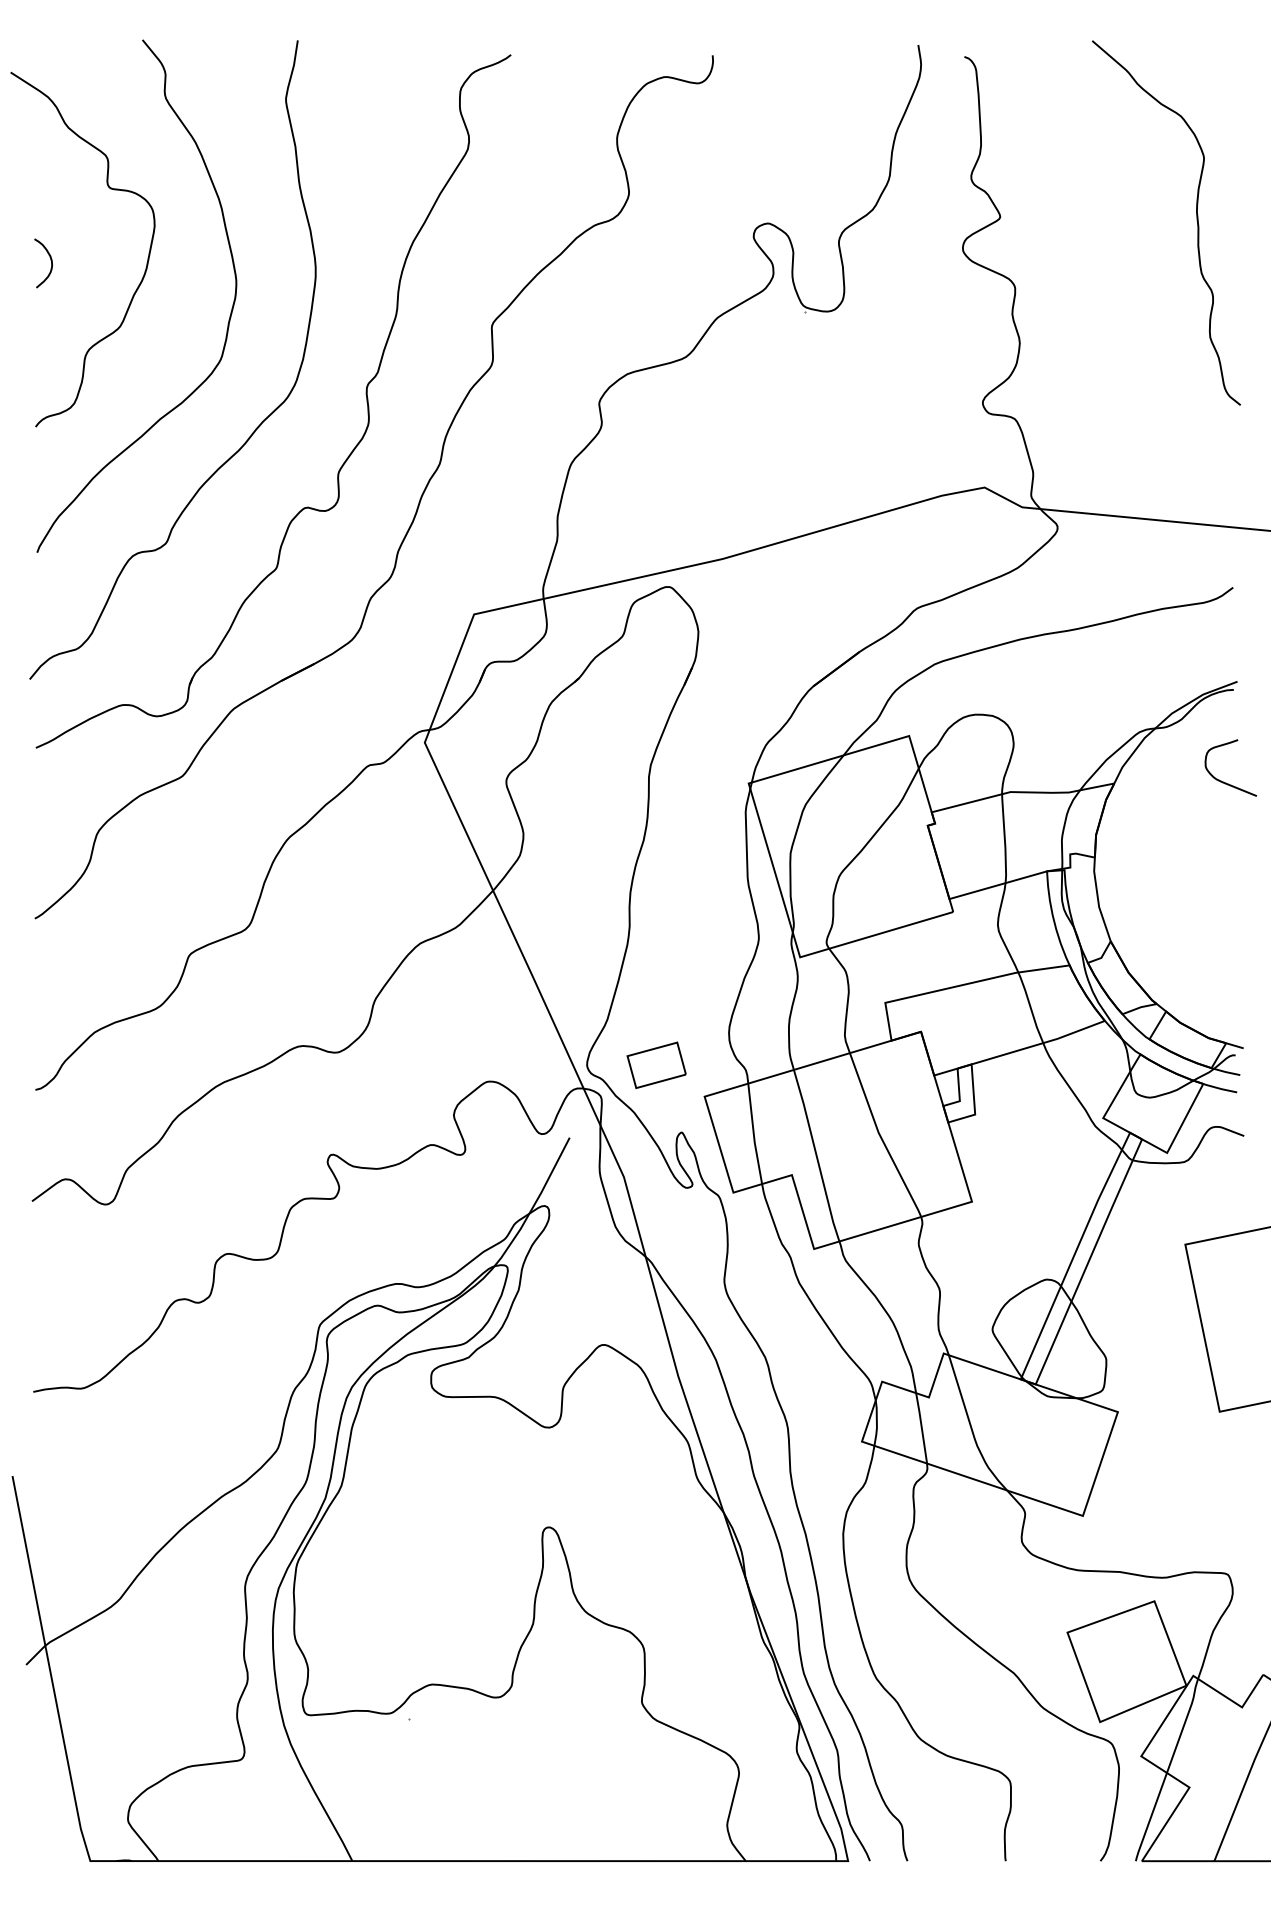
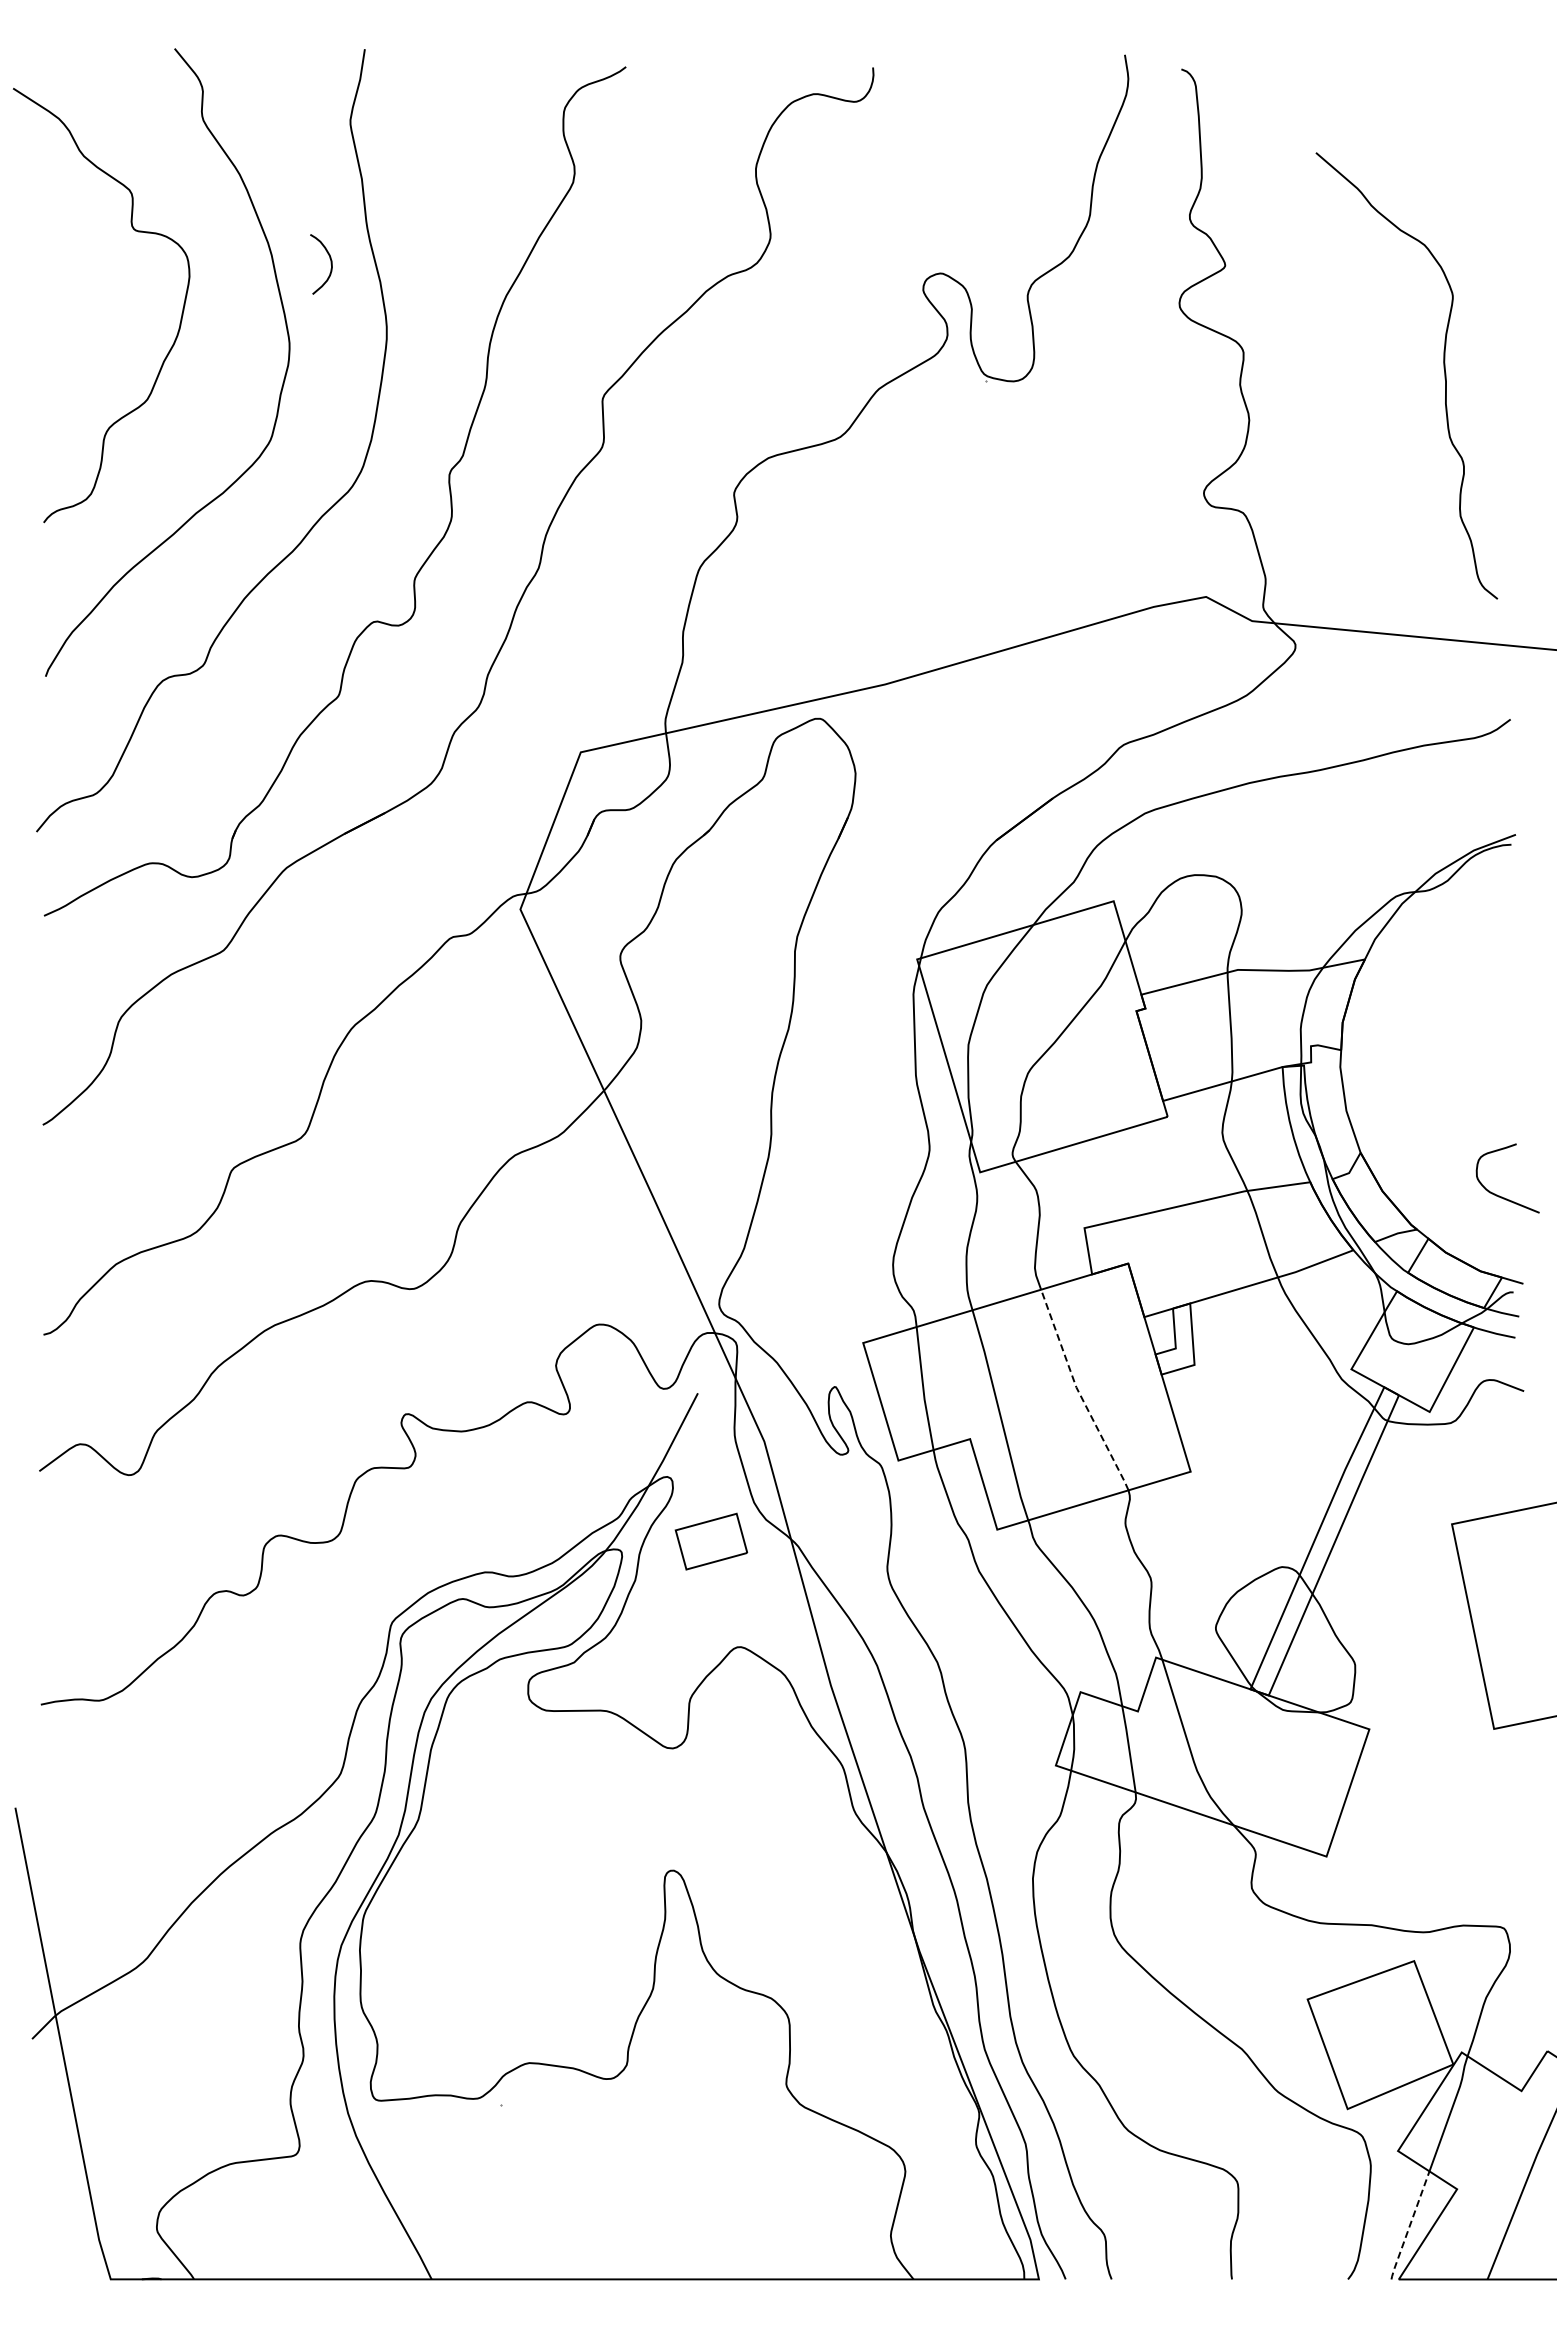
curve: (1196, 216) -> (1443, 368), moved
curve: (50, 263) -> (330, 264), moved
curve: (1226, 782) -> (1502, 1196), moved
part: (656, 1065) -> (711, 1541), moved
line: (881, 1137) -> (1079, 1392), solid -> dashed
line: (1150, 1817) -> (1409, 2226), solid -> dashed

